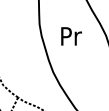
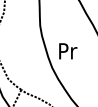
text: (71, 36) -> (68, 51), moved

